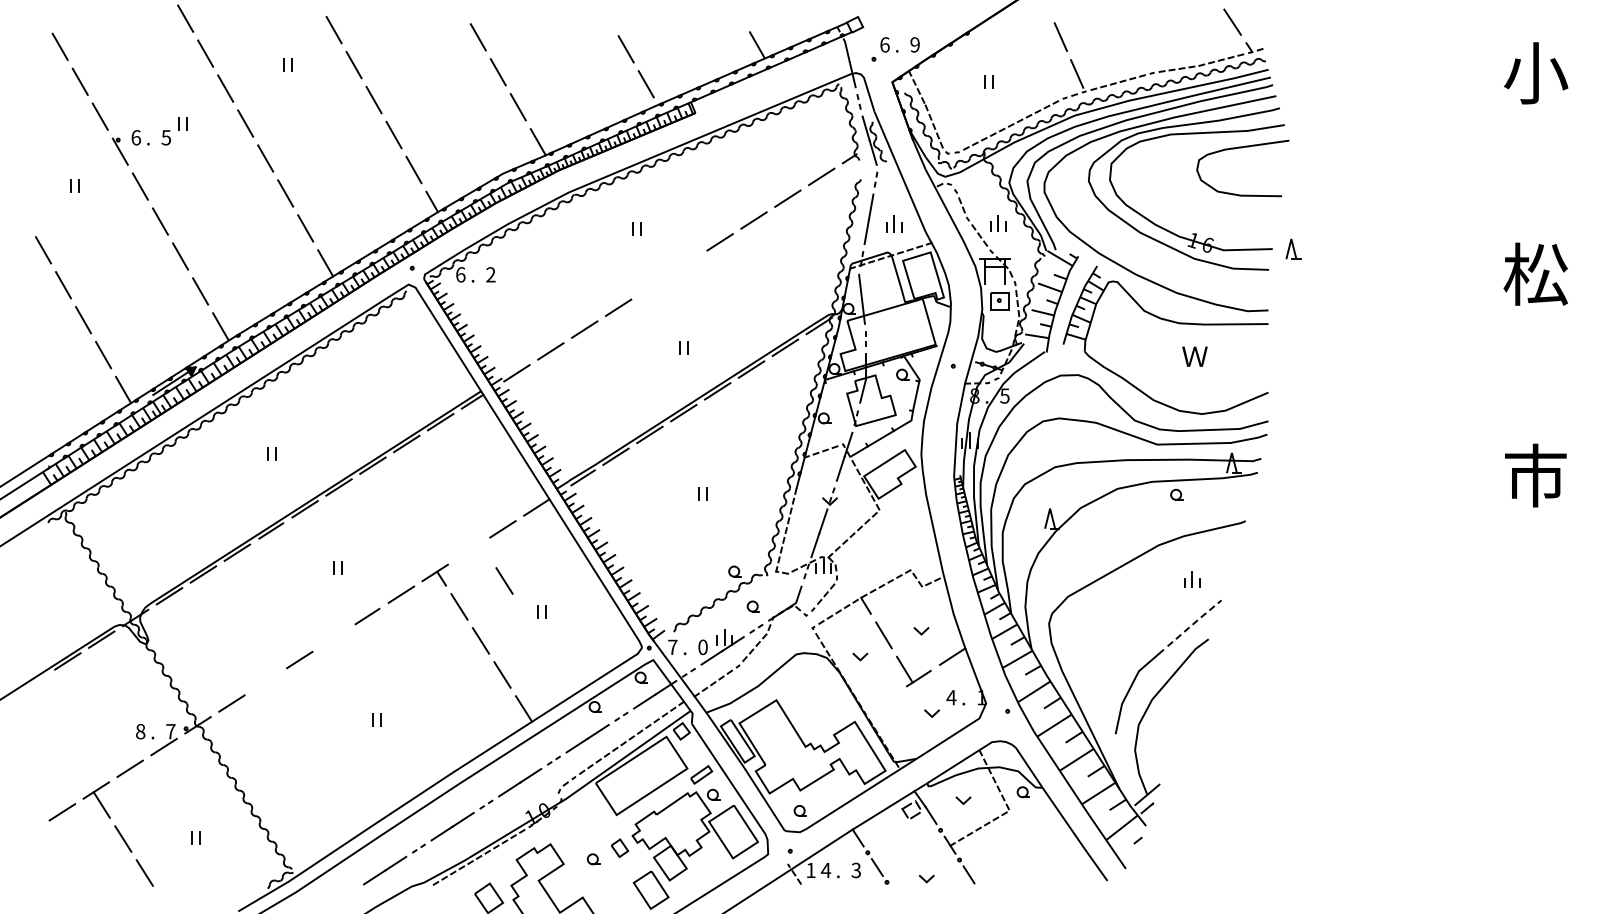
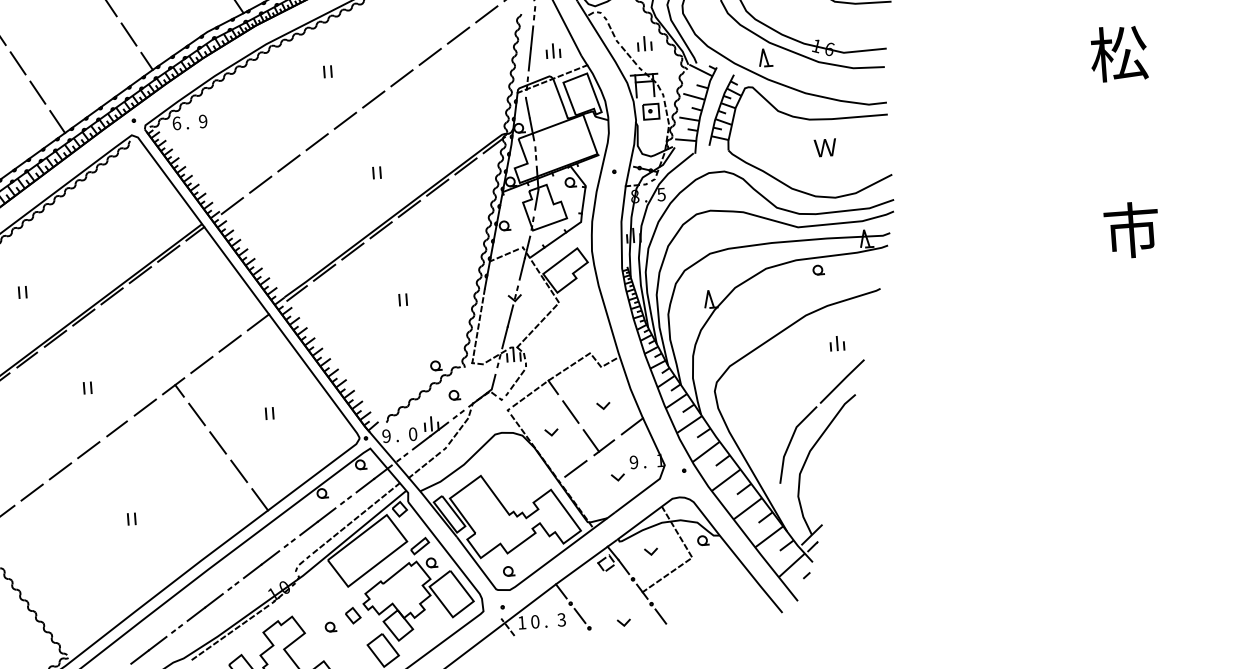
part: (1293, 248) -> (765, 56), moved
line: (685, 264) -> (373, 99), added
text: (490, 274) -> (202, 121), 2 -> 9
line: (651, 285) -> (344, 120), added
line: (468, 550) -> (201, 364), added
line: (504, 580) -> (234, 388), removed
line: (1195, 622) -> (843, 380), dashed -> solid
line: (333, 638) -> (88, 450), added
text: (672, 647) -> (386, 436), 7 -> 9
line: (265, 681) -> (31, 492), added
text: (951, 697) -> (634, 462), 4 -> 9
line: (884, 700) -> (575, 469), added
text: (825, 870) -> (534, 621), 4 -> 0

